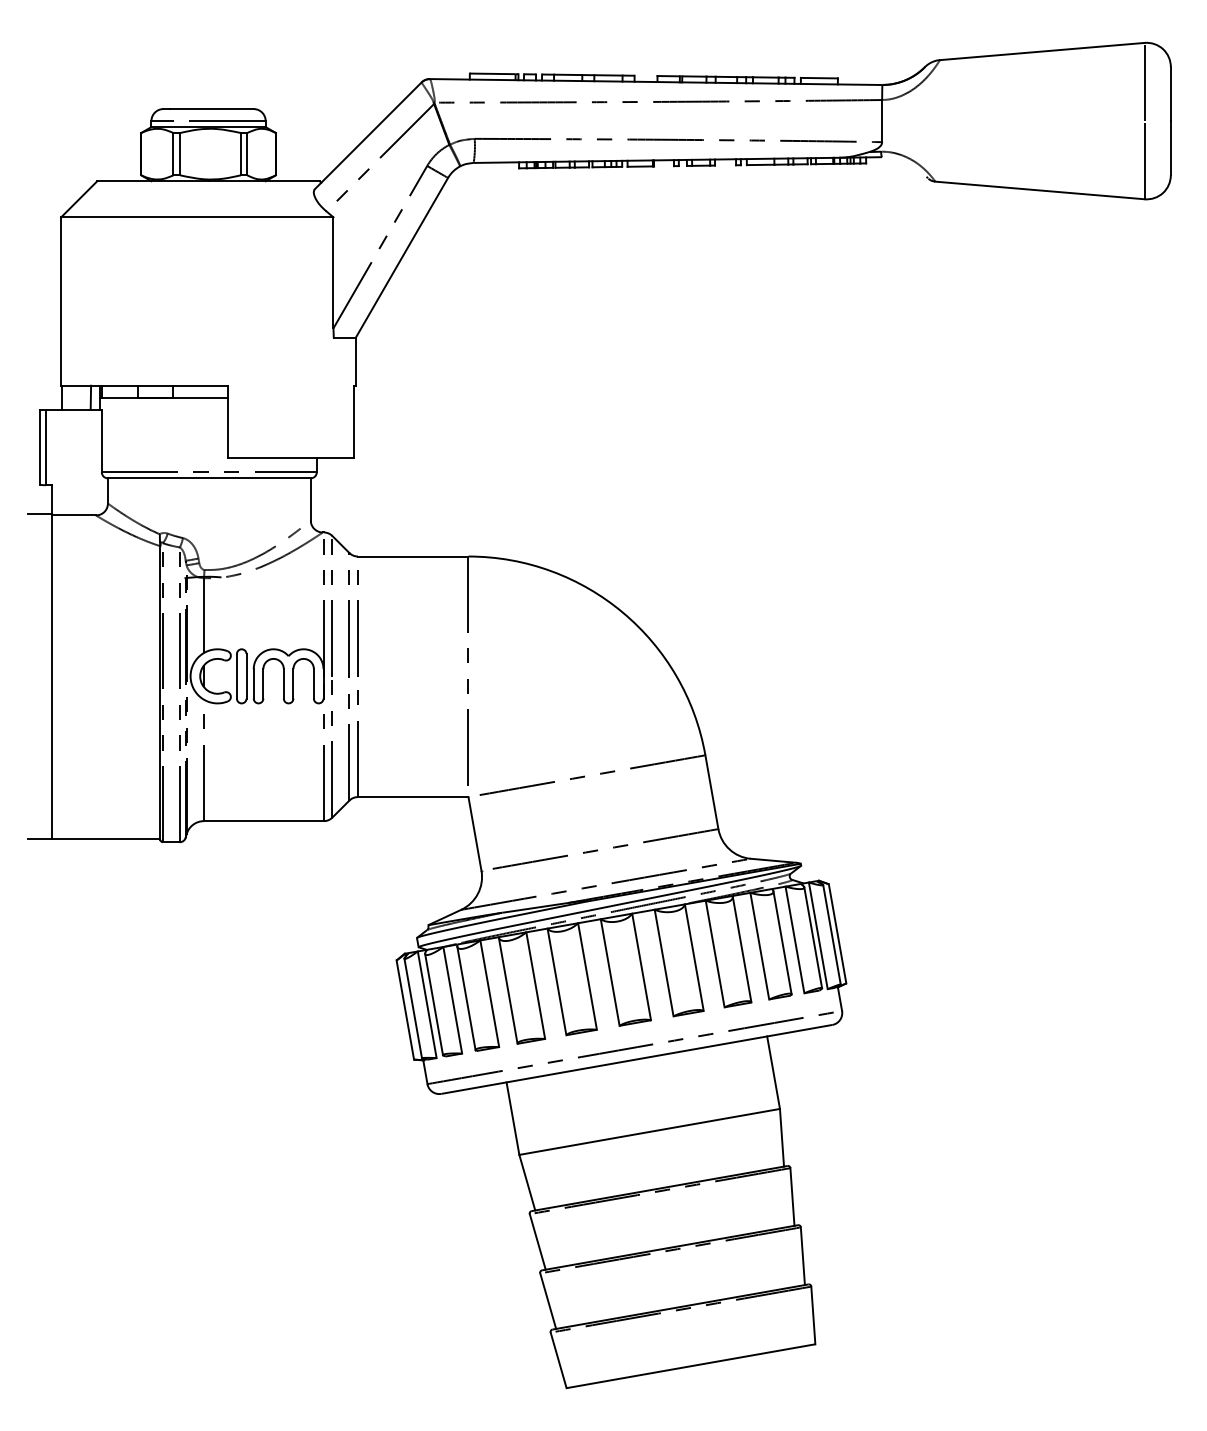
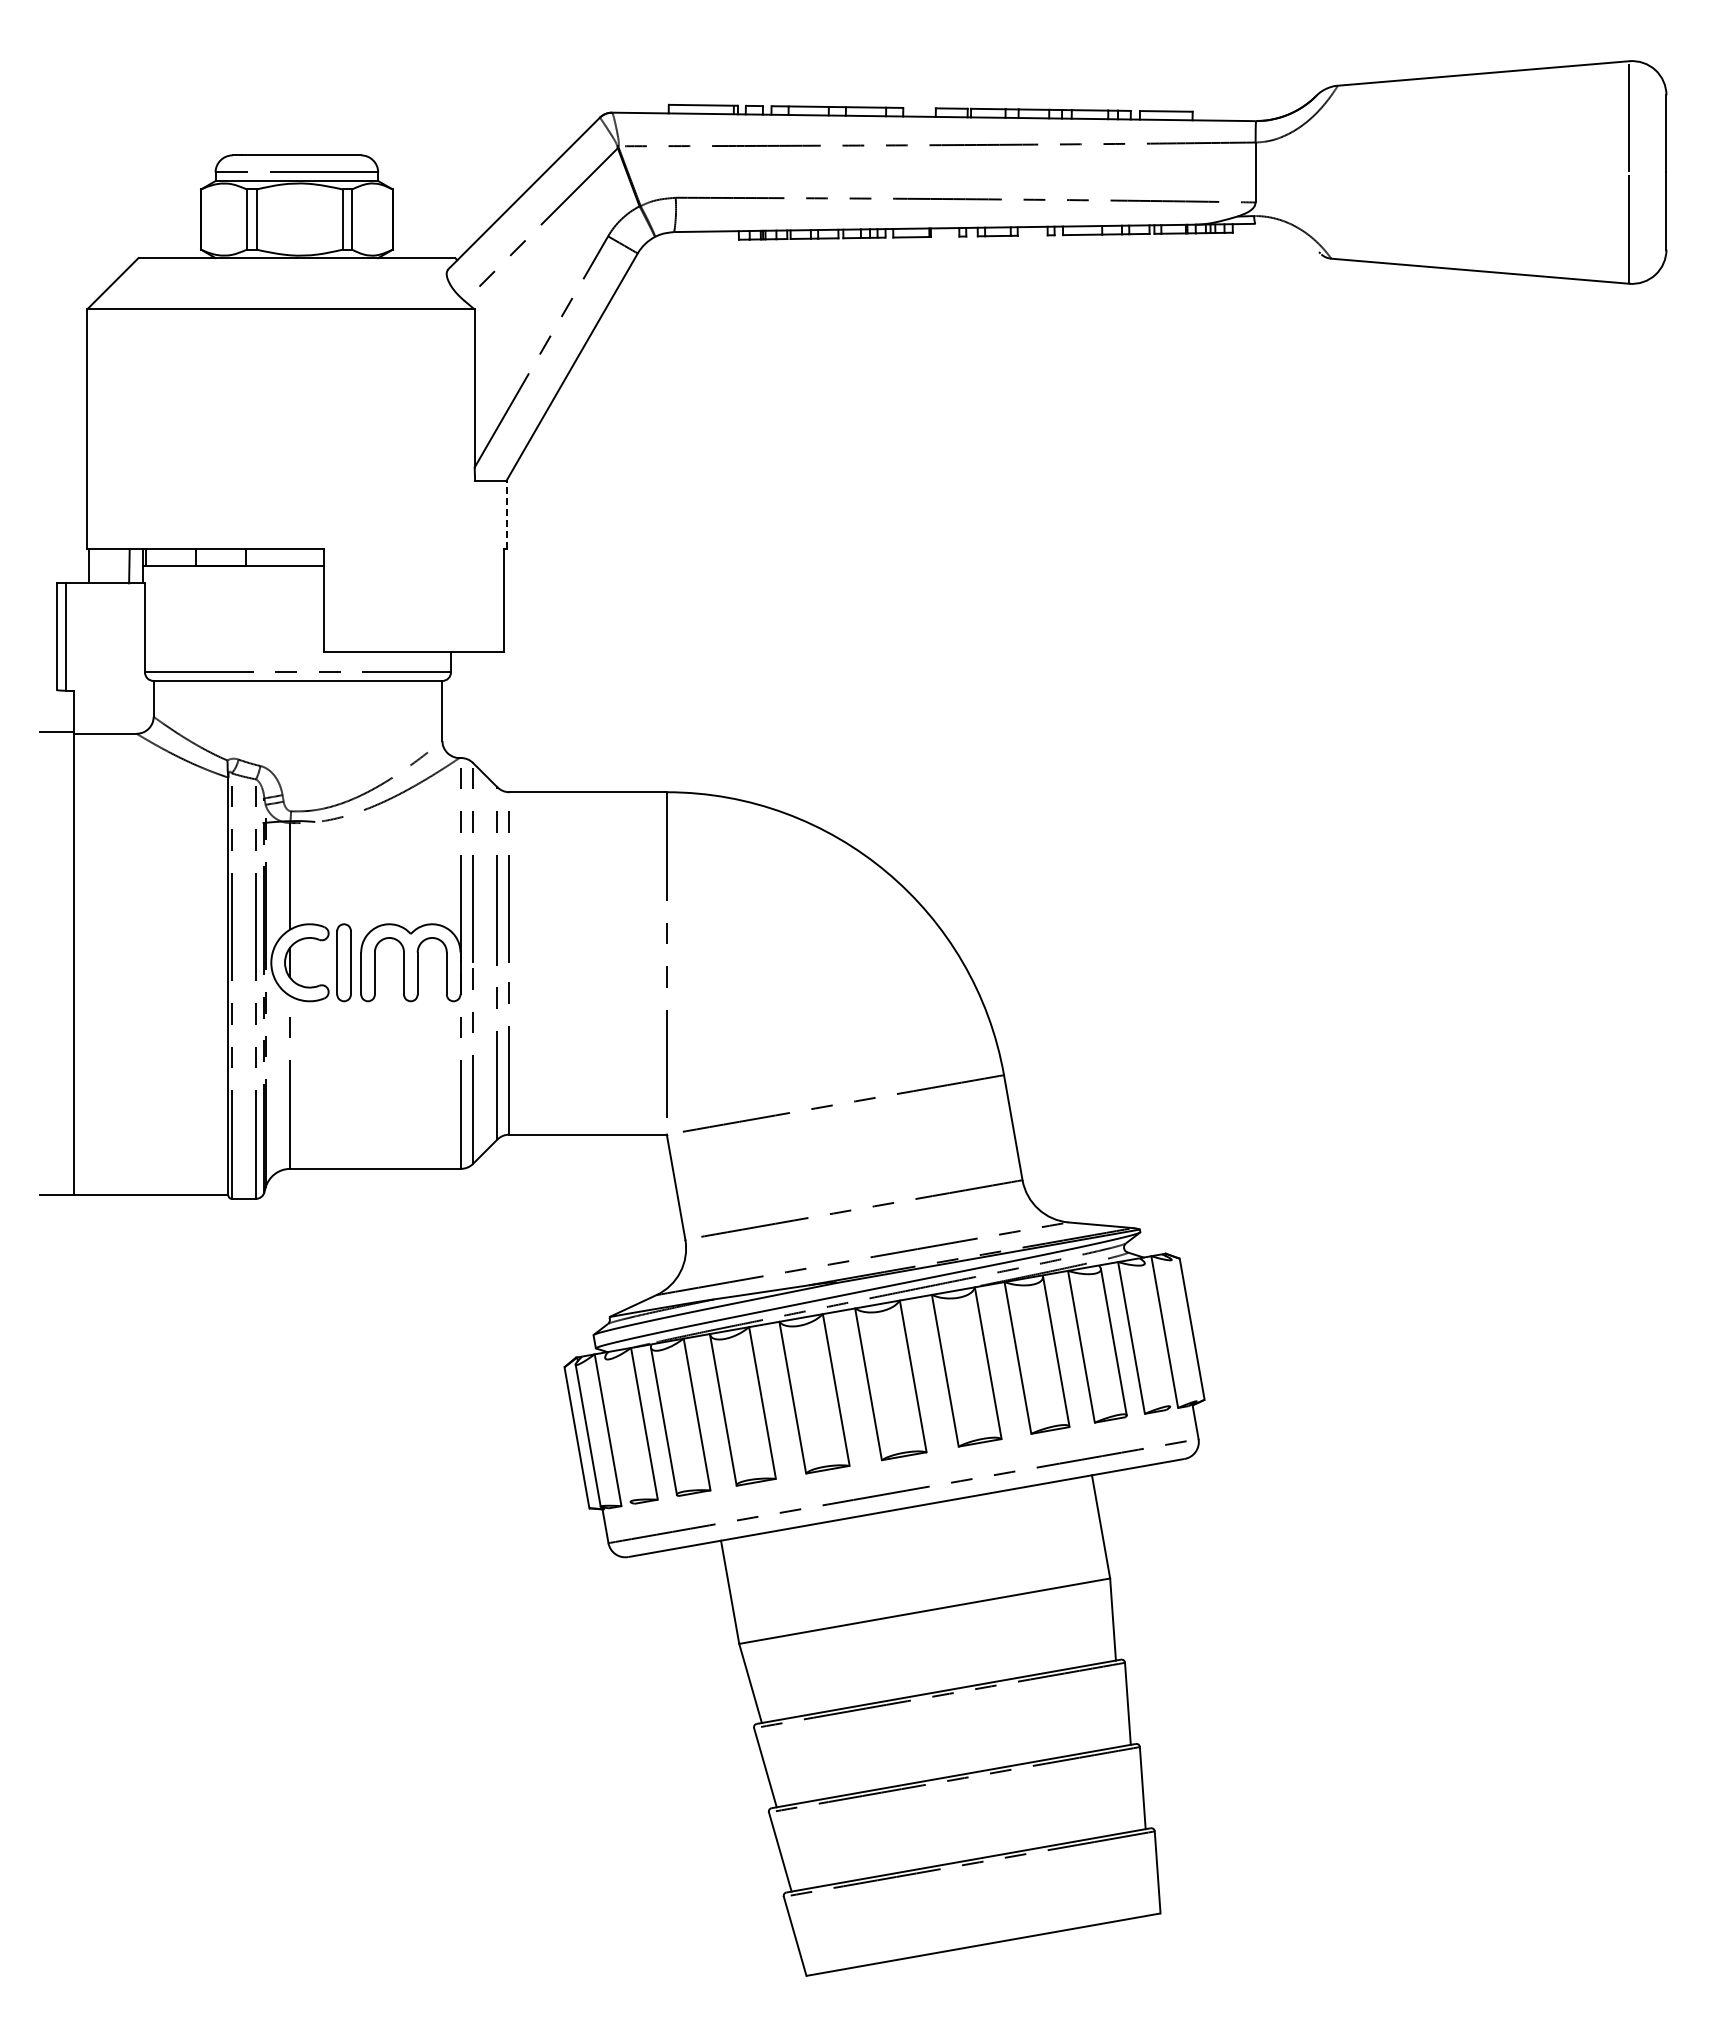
line: (355, 361) -> (506, 514), solid -> dashed
line: (831, 934) -> (1183, 1330), removed
line: (813, 937) -> (1157, 1334), removed
line: (433, 1004) -> (617, 1429), removed

